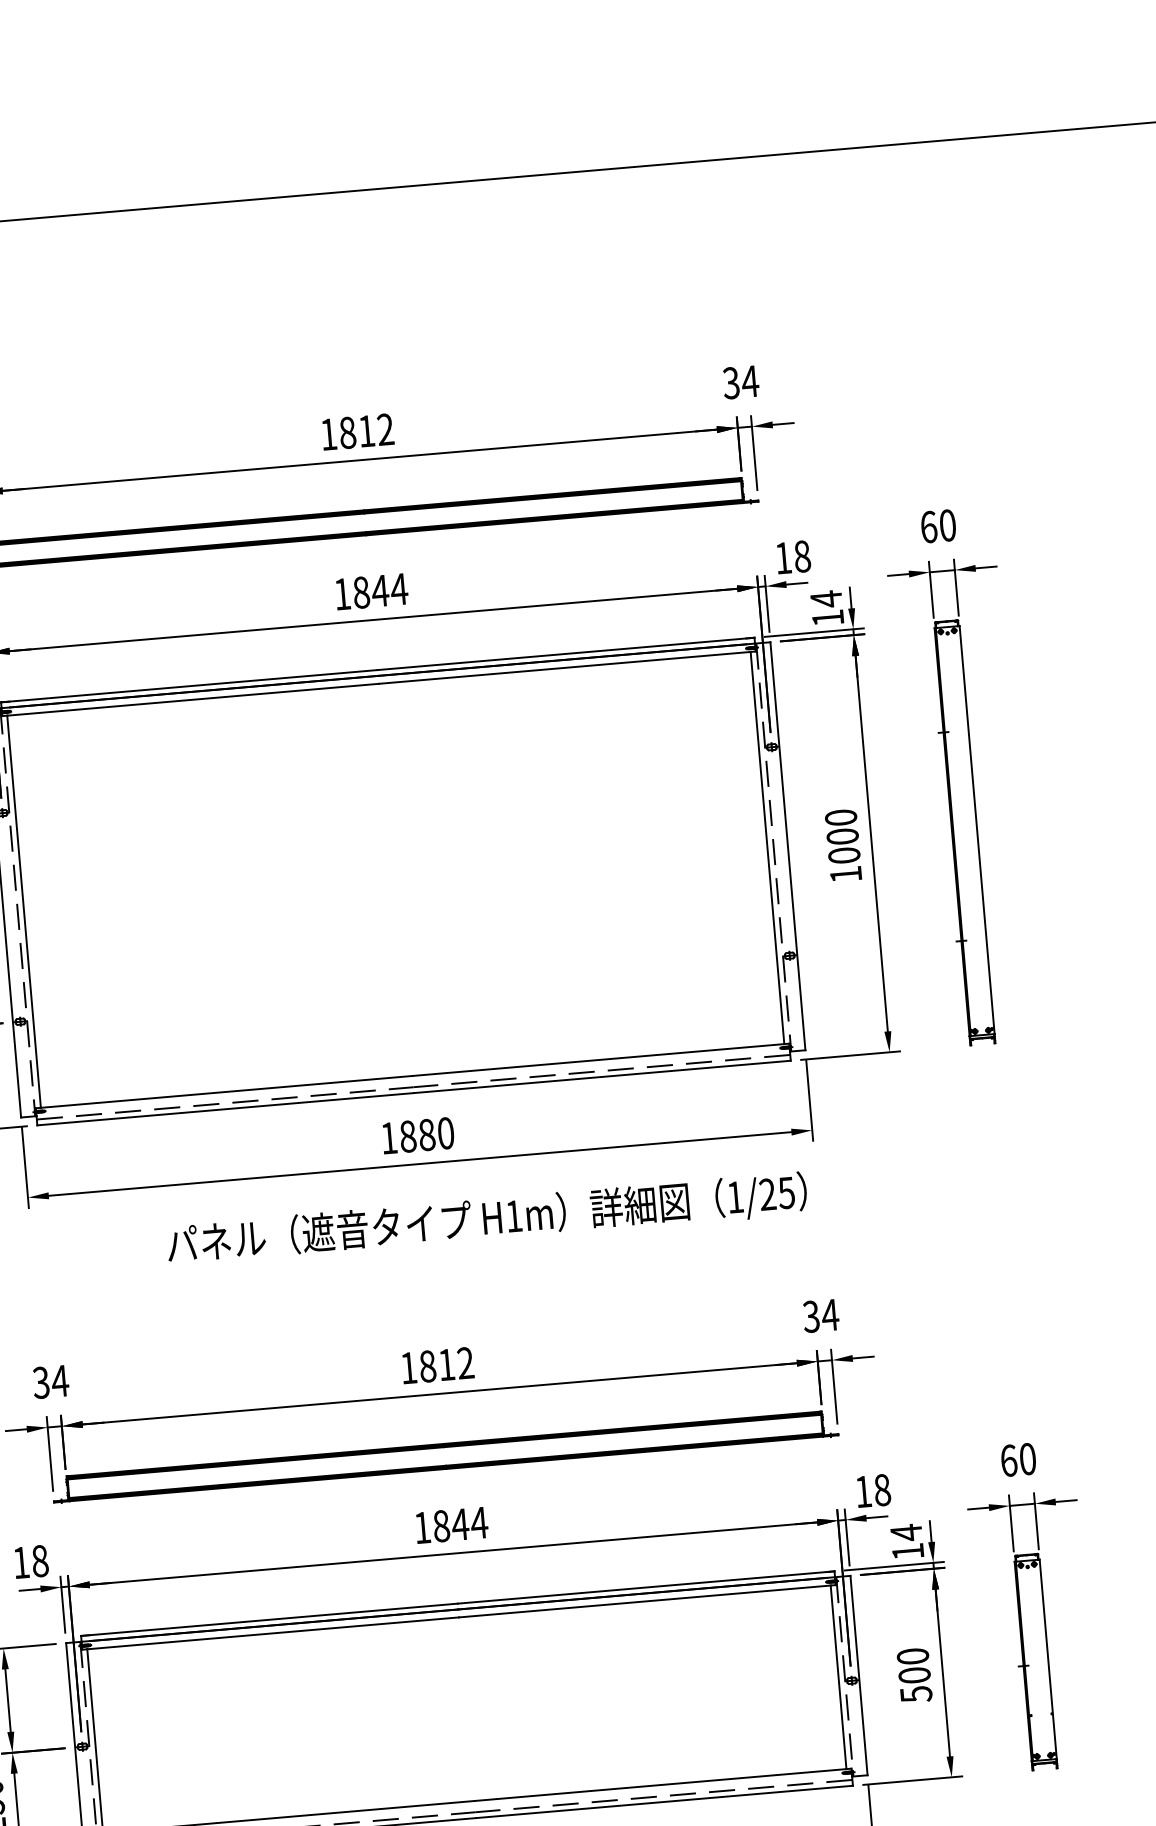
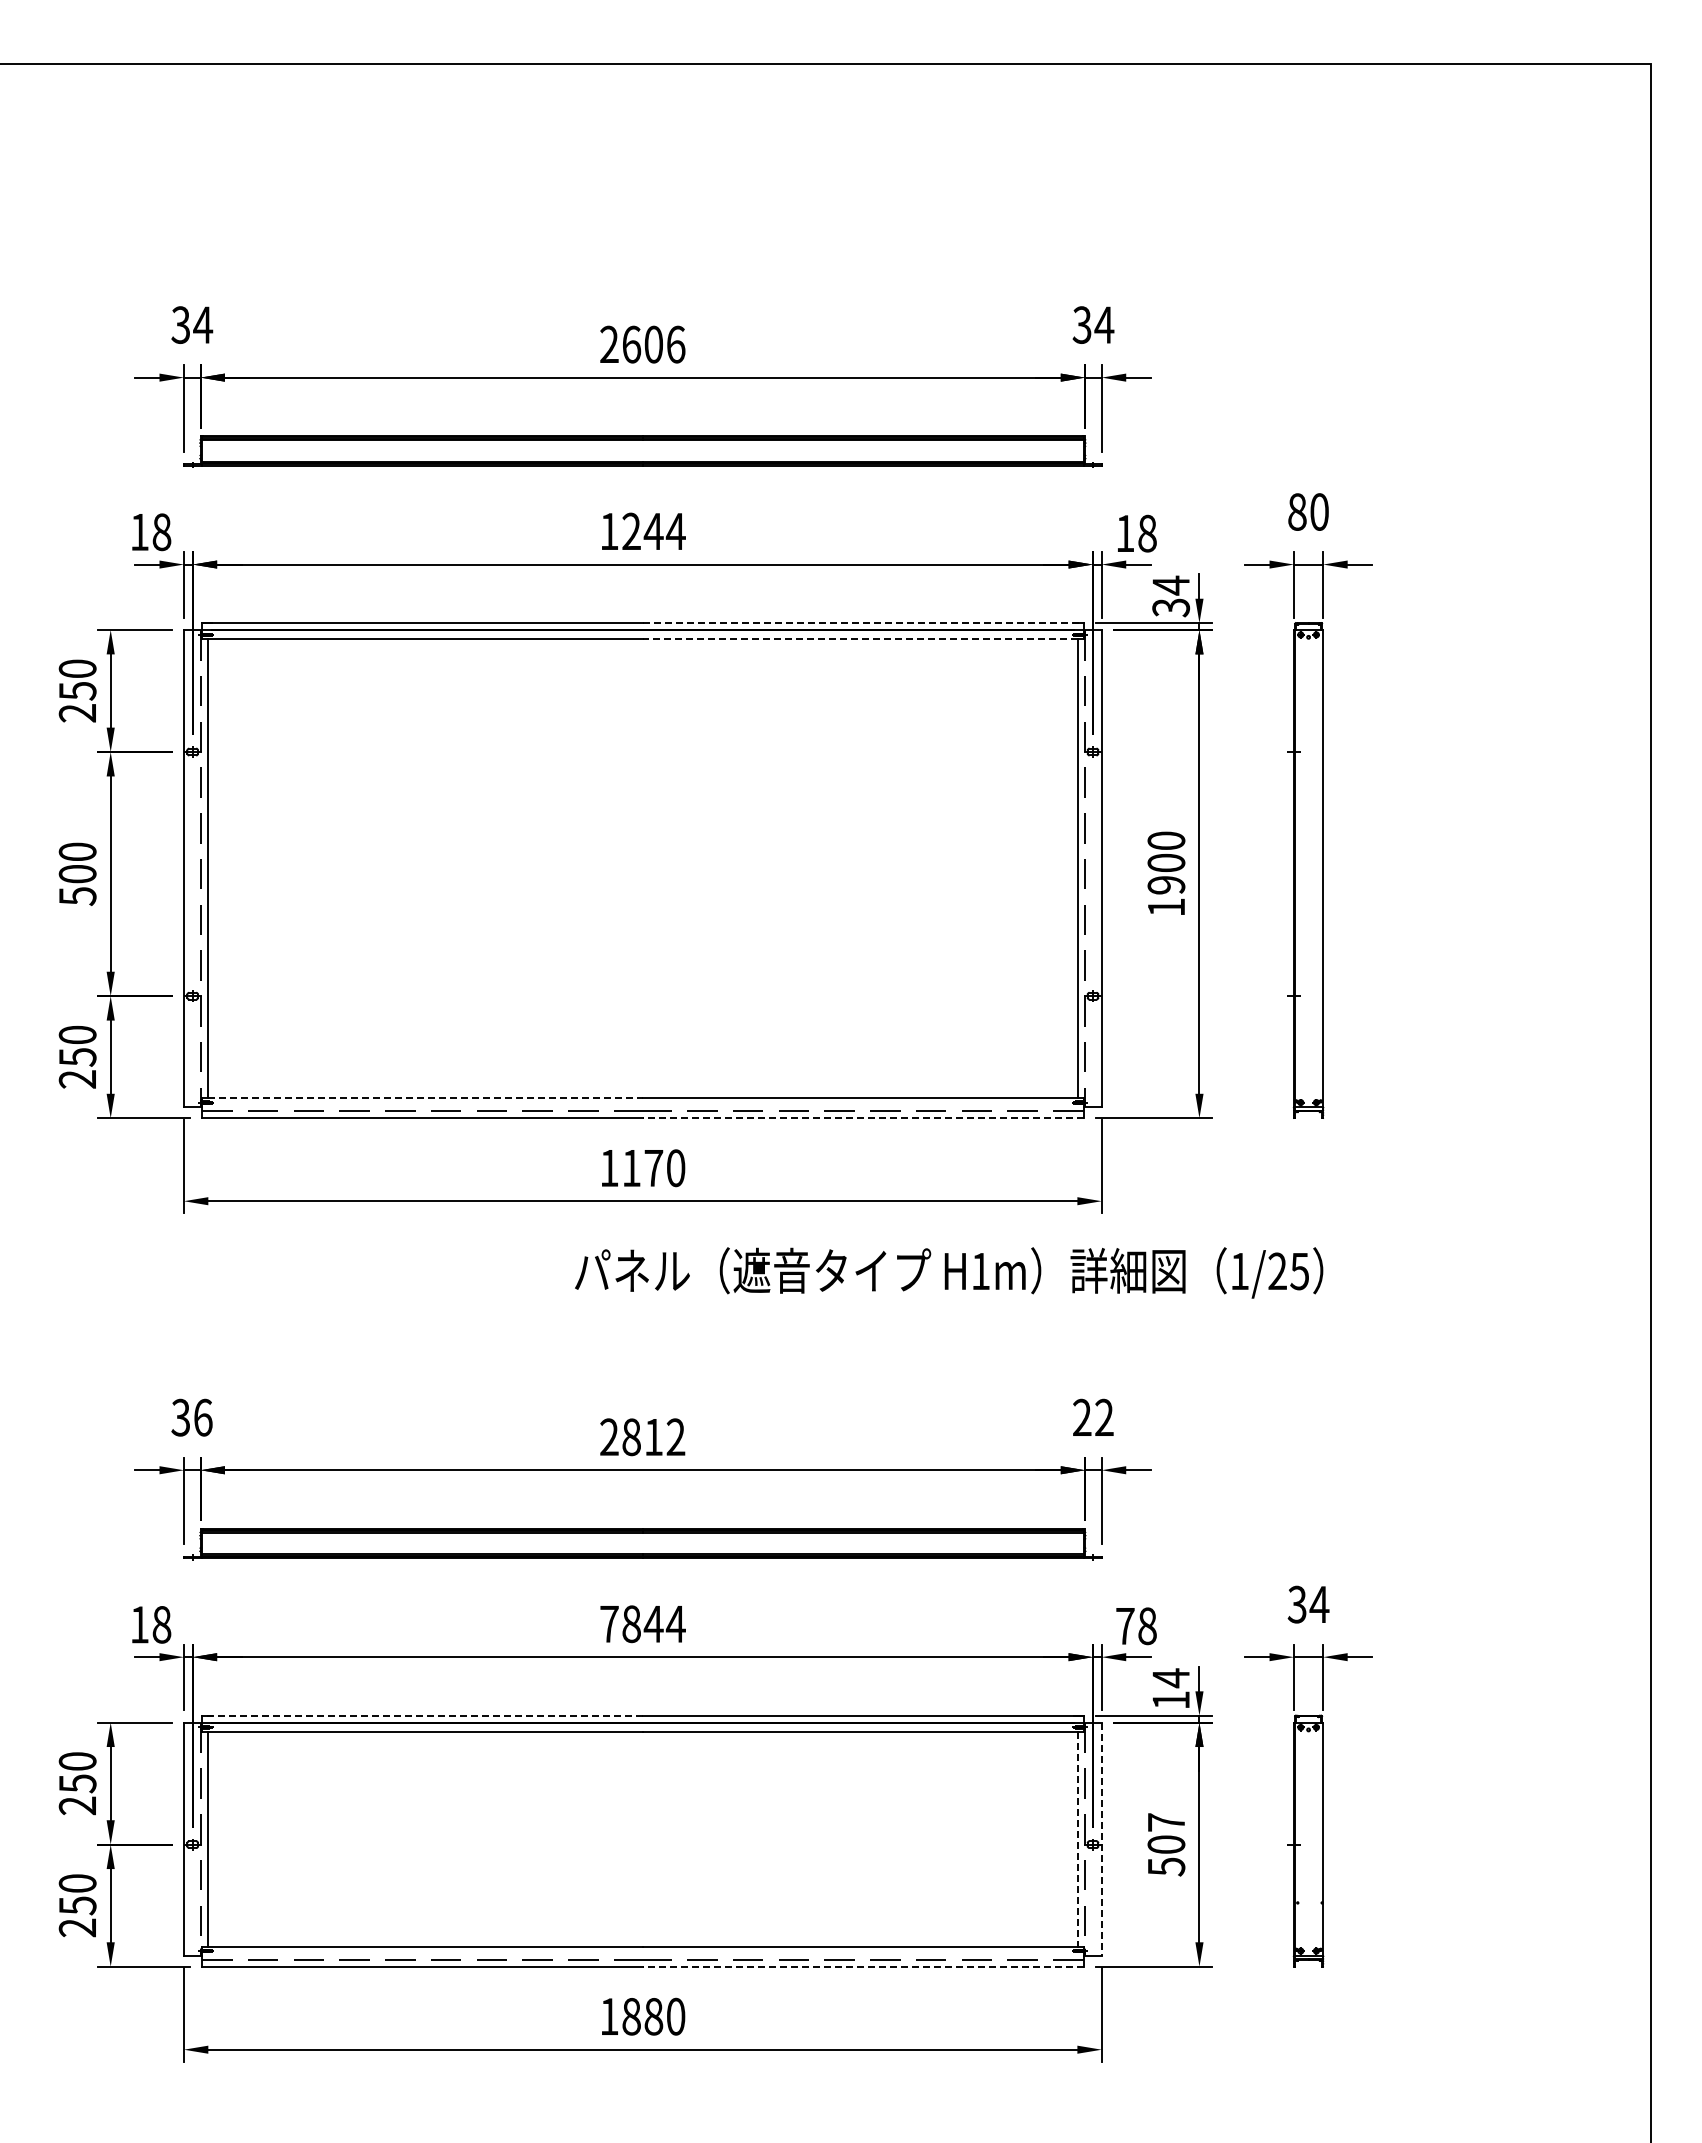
text: (357, 431) -> (642, 344), 1812 -> 2606
text: (928, 526) -> (1297, 511), 60 -> 80
text: (361, 592) -> (631, 531), 1844 -> 1244
text: (828, 617) -> (1171, 607), 14 -> 34
line: (566, 654) -> (863, 623), solid -> dashed
line: (564, 668) -> (860, 639), solid -> dashed
text: (844, 855) -> (1166, 885), 1000 -> 1900
line: (601, 1077) -> (862, 1118), solid -> dashed
line: (226, 1092) -> (425, 1098), solid -> dashed
text: (417, 1136) -> (642, 1168), 1880 -> 1170
text: (487, 1219) -> (949, 1272), moved
text: (821, 1315) -> (1093, 1417), 34 -> 22
text: (408, 1367) -> (609, 1436), 1812 -> 2812
text: (60, 1380) -> (203, 1417), 34 -> 36
text: (1018, 1459) -> (1308, 1604), 60 -> 34
text: (863, 1492) -> (1125, 1626), 18 -> 78
text: (422, 1528) -> (609, 1624), 1844 -> 7844
line: (268, 1619) -> (421, 1715), solid -> dashed
text: (913, 1656) -> (1166, 1822), 500 -> 507
line: (858, 1675) -> (1101, 1839), solid -> dashed
line: (838, 1677) -> (1077, 1839), solid -> dashed
line: (663, 1801) -> (862, 1966), solid -> dashed

